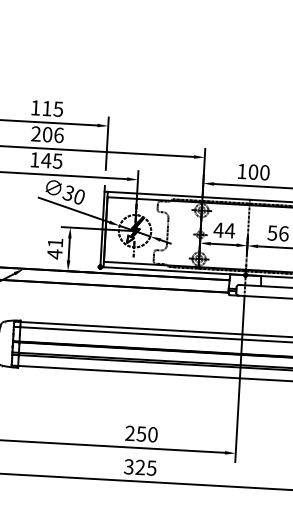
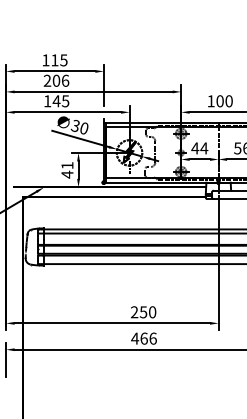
text: (139, 467) -> (143, 338), 325 -> 466

